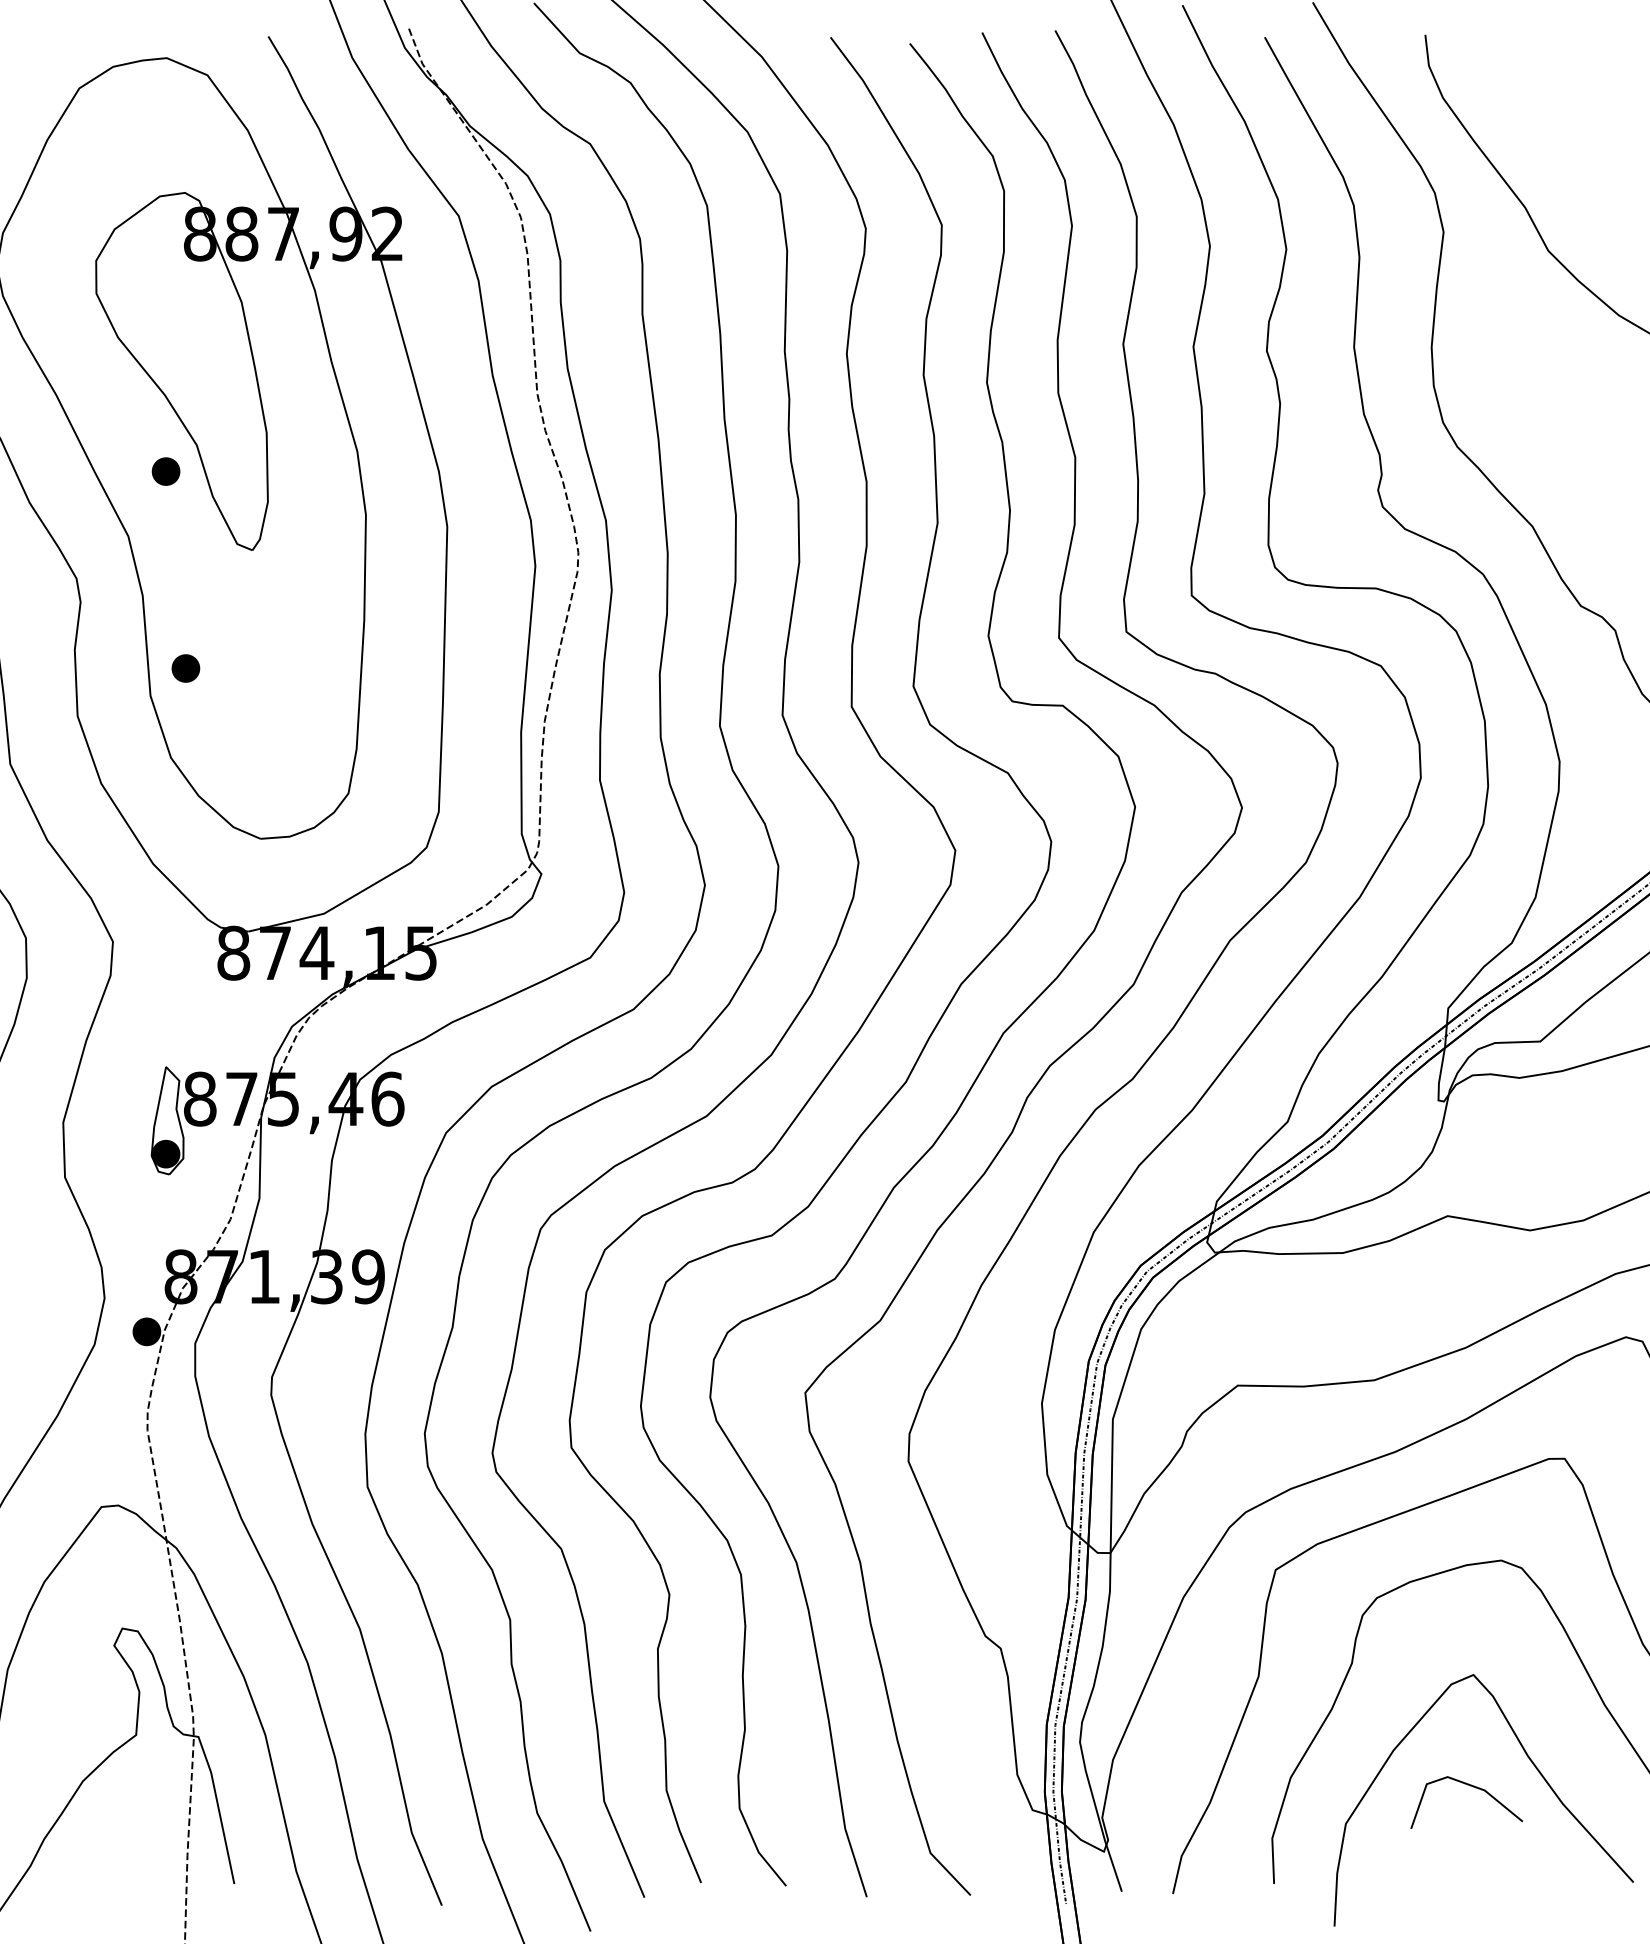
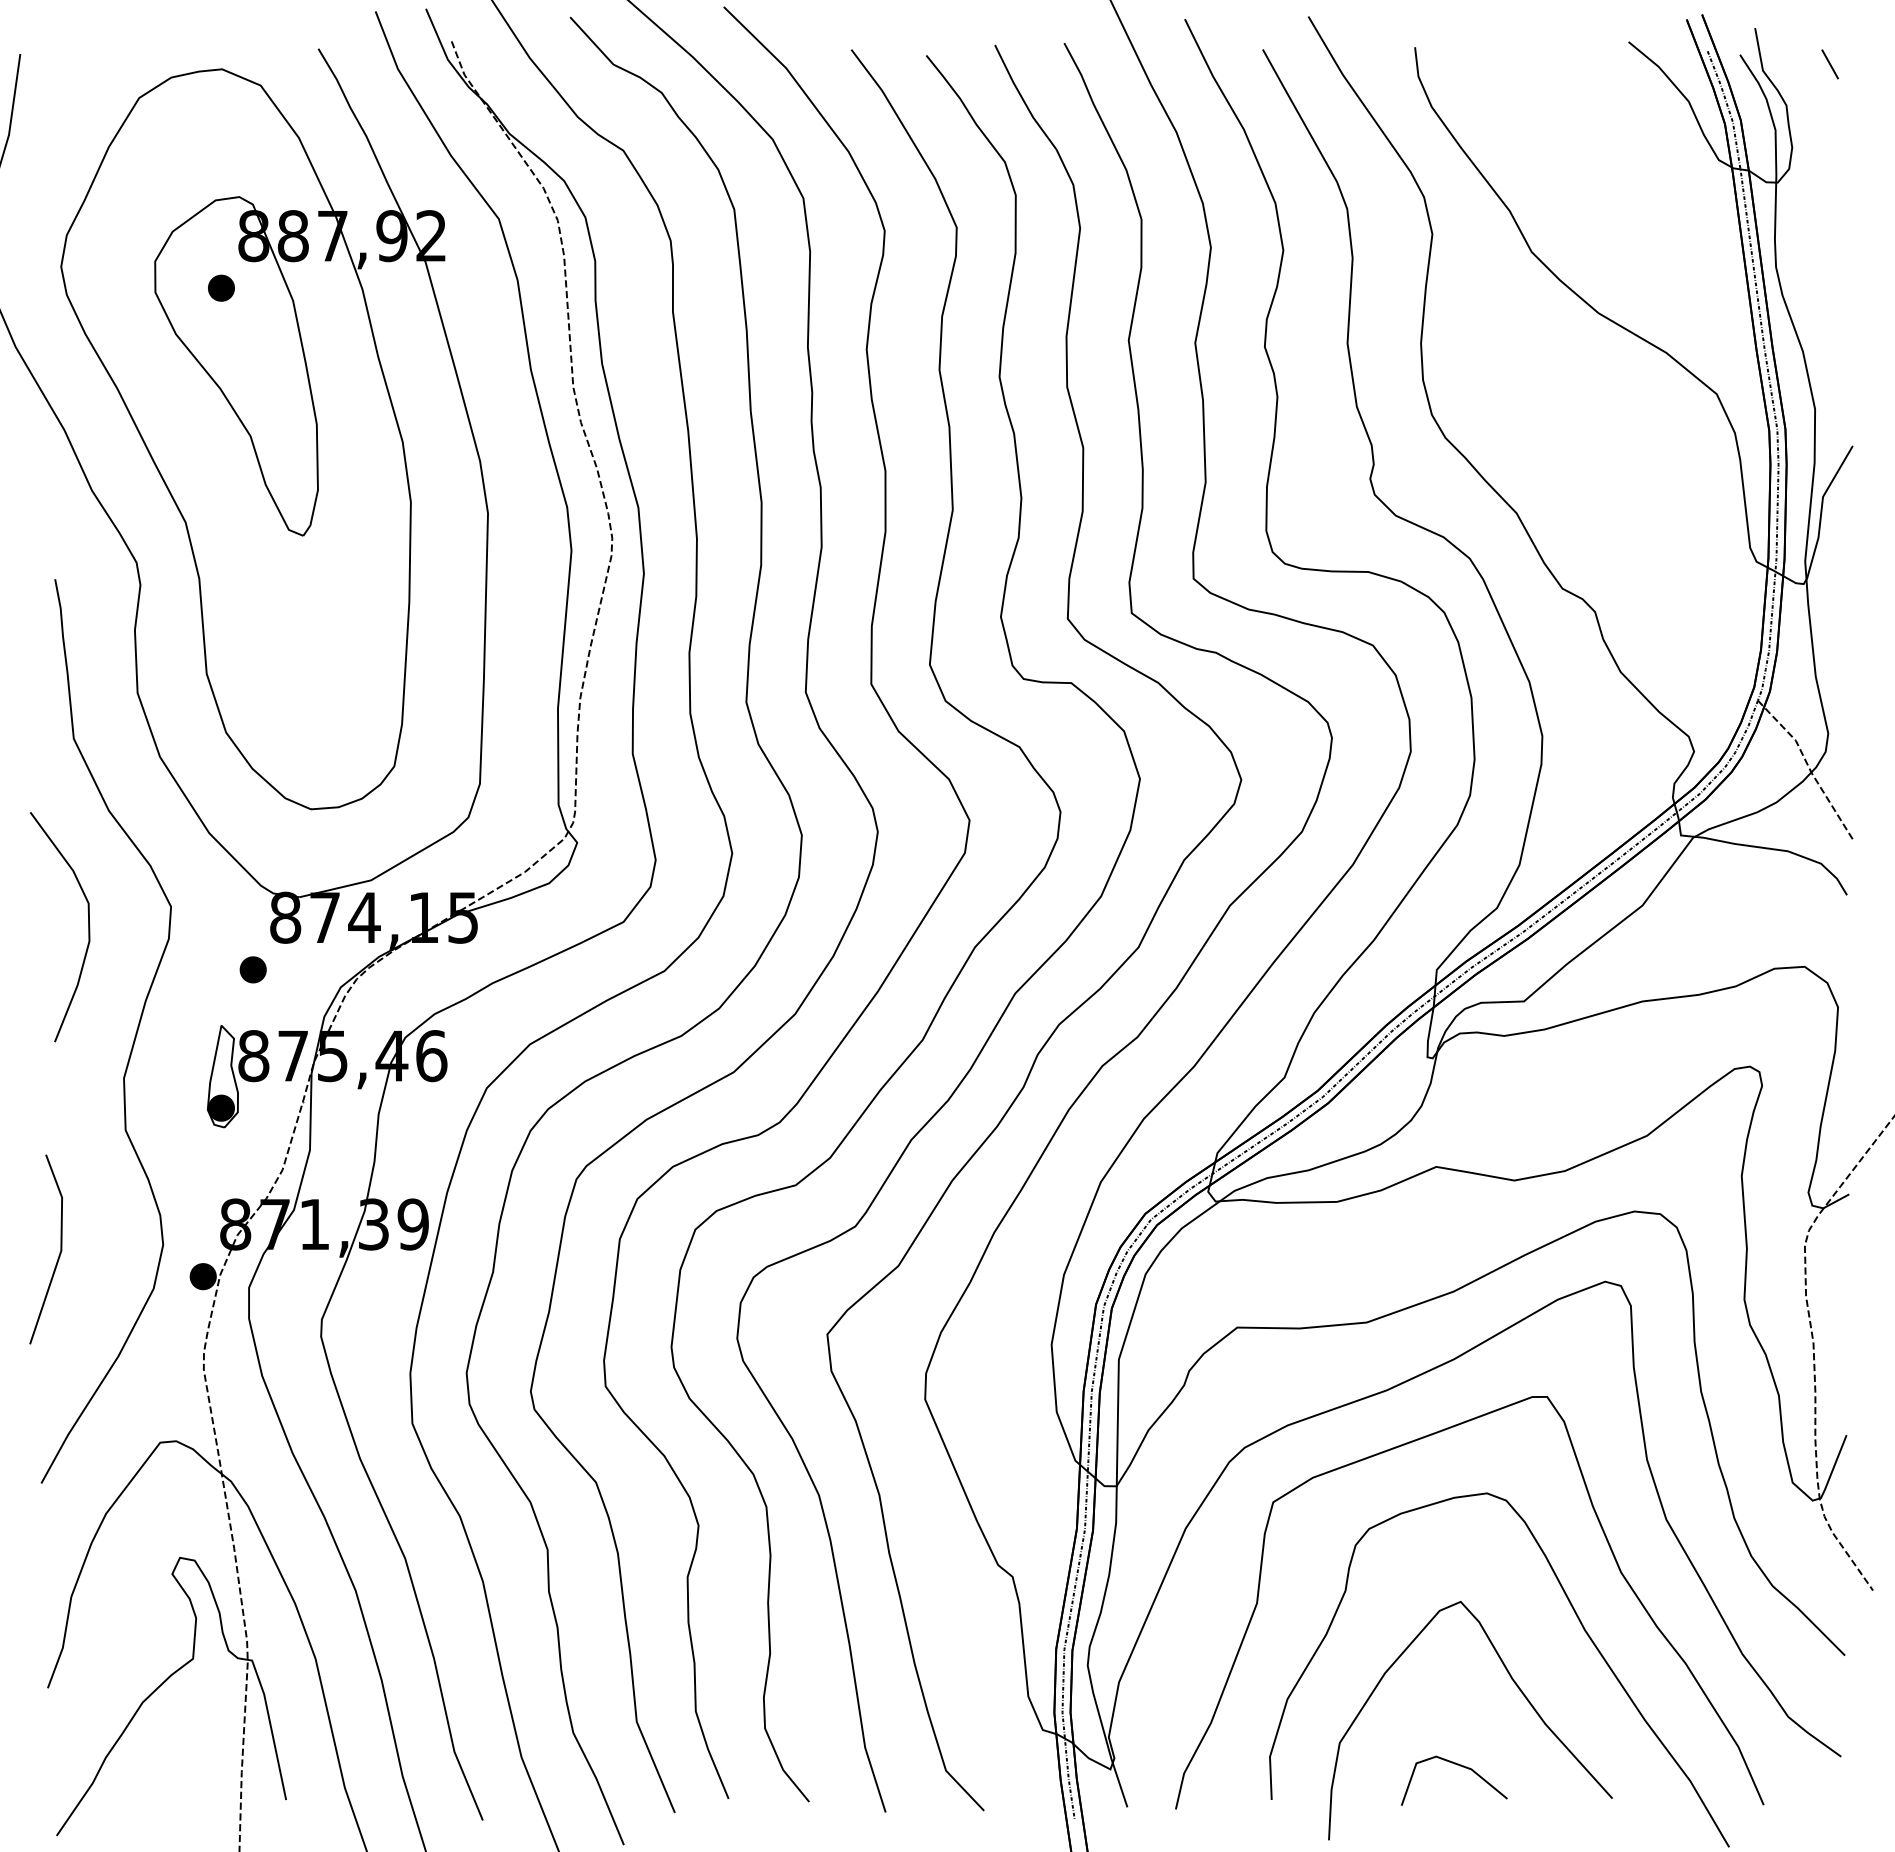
part: (166, 470) -> (221, 287), moved
part: (185, 668) -> (252, 969), moved
line: (1473, 1787) -> (1460, 1766), moved

